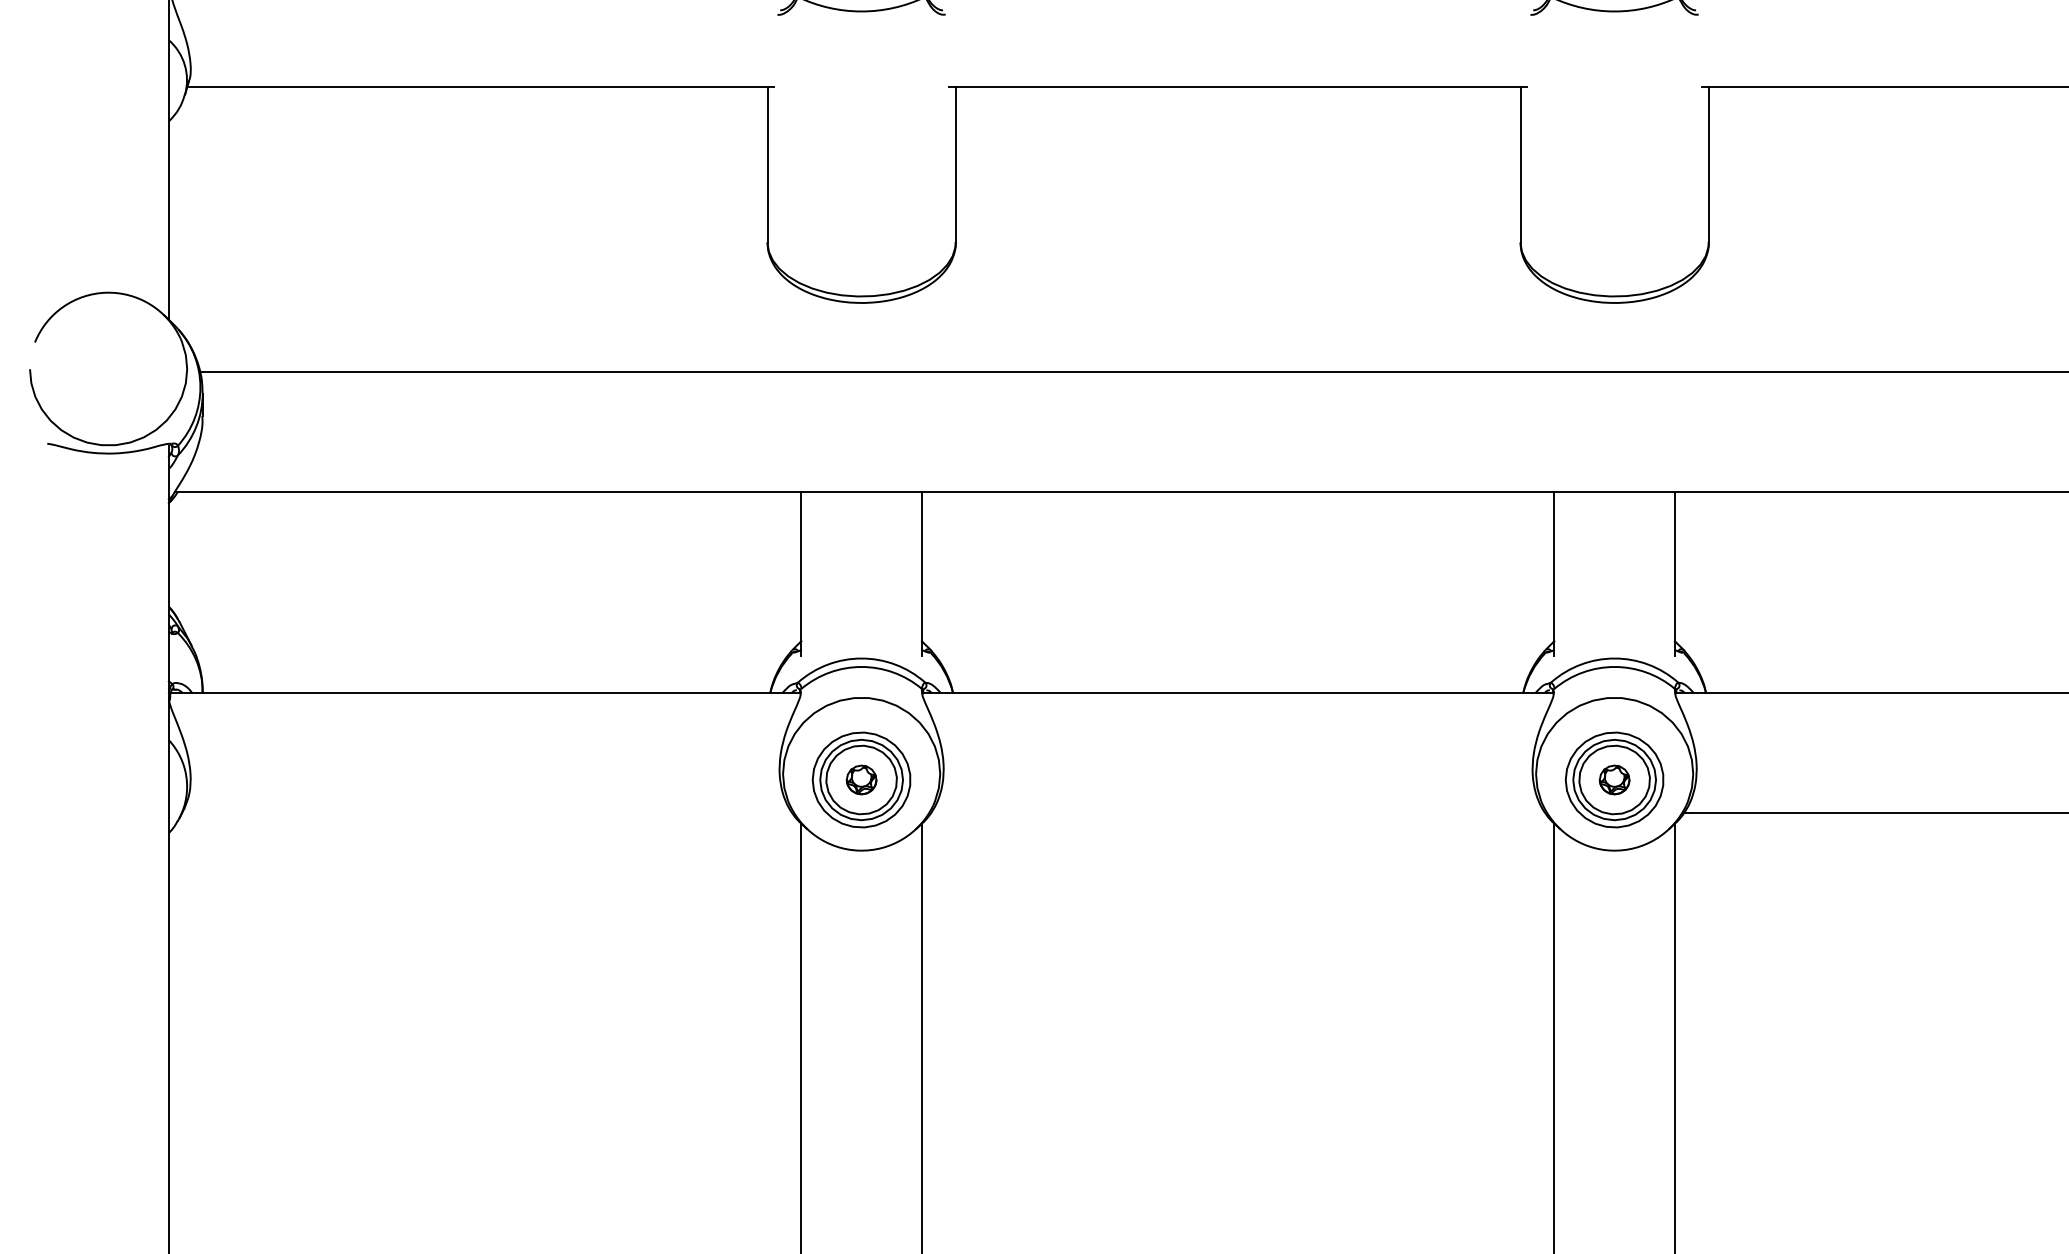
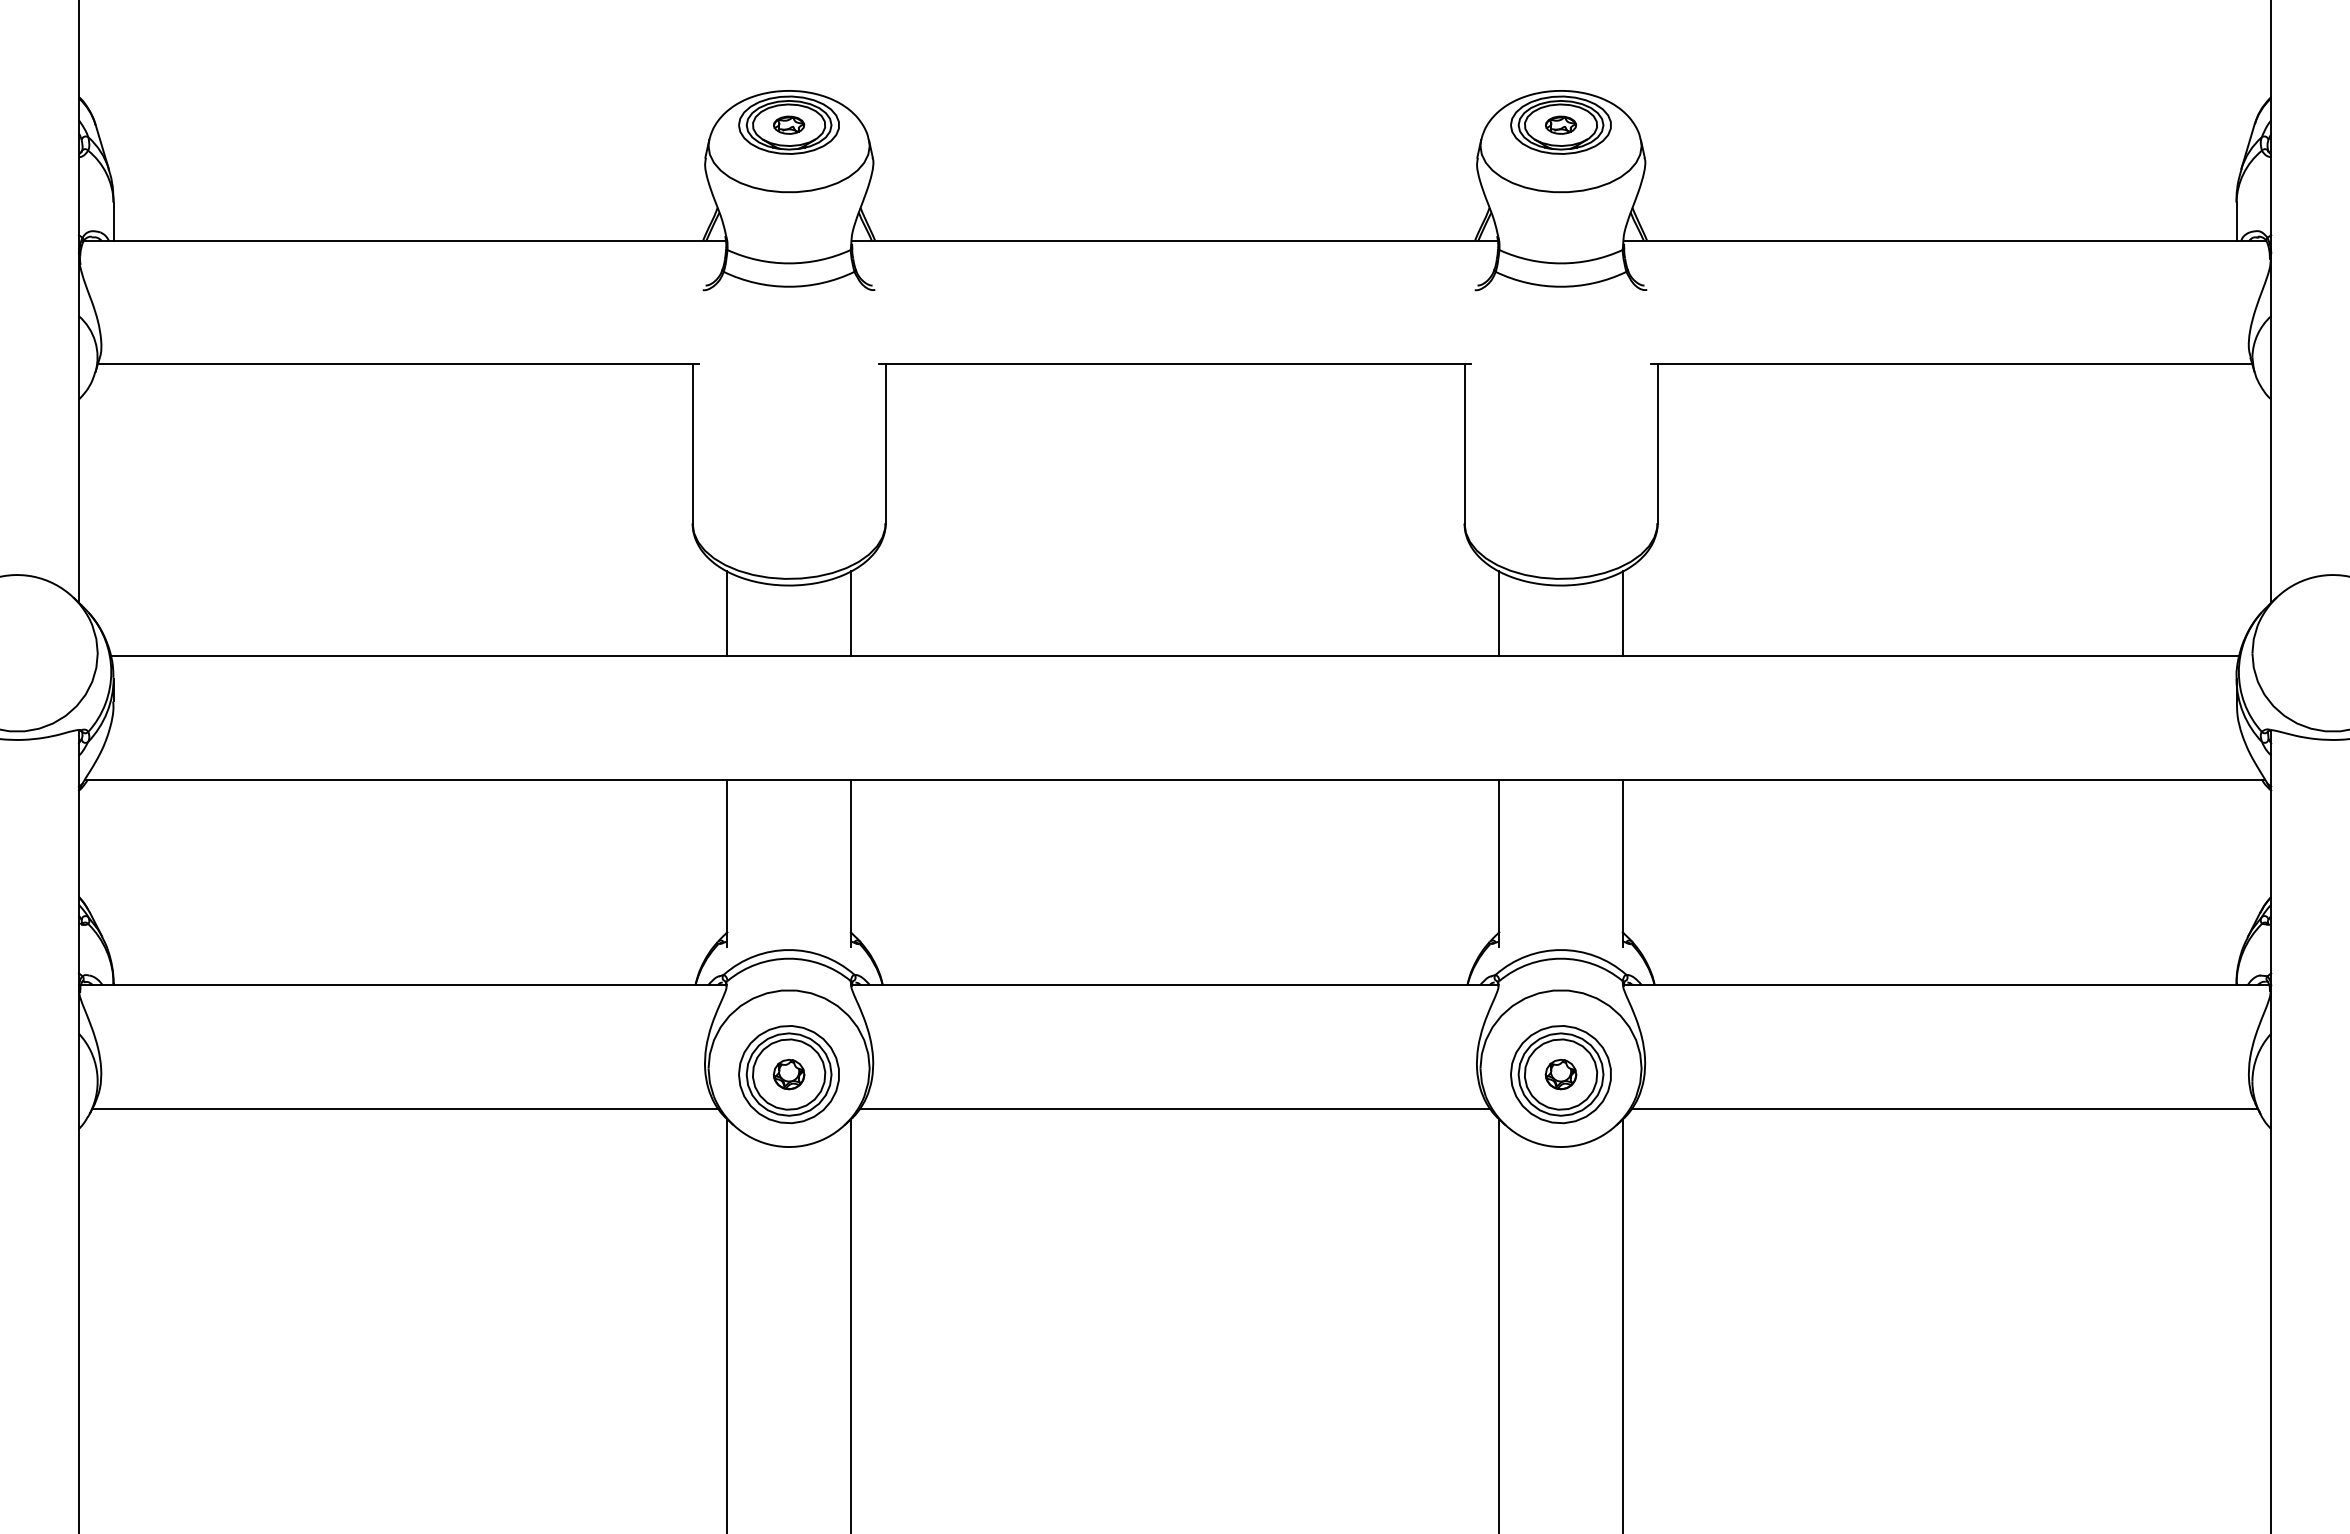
line: (801, 330) -> (727, 613), added
line: (921, 330) -> (850, 613), added
line: (1554, 330) -> (1499, 613), added
line: (1674, 330) -> (1622, 613), added
line: (487, 813) -> (405, 1108), added
line: (1237, 813) -> (1174, 1108), added

